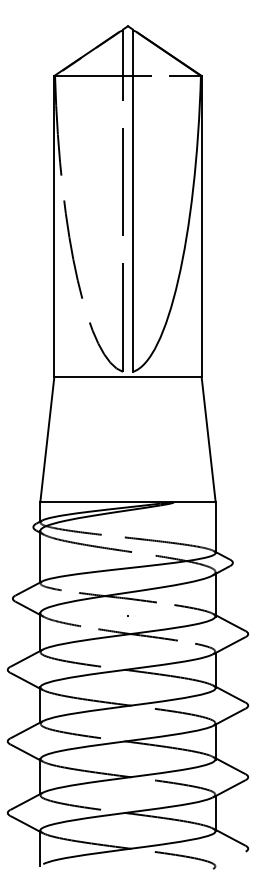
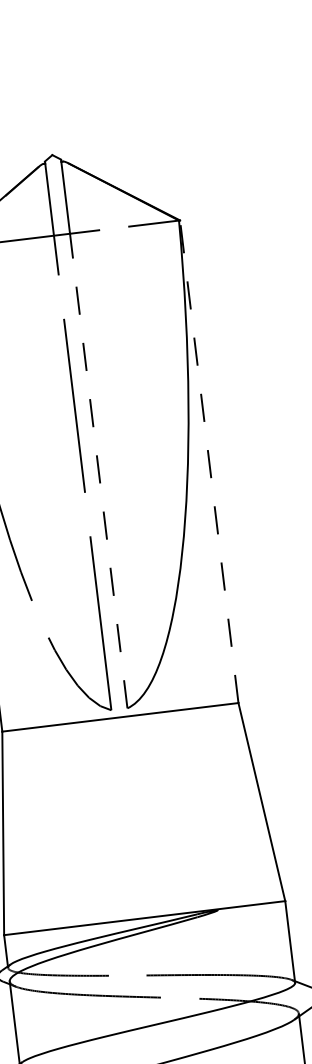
line: (133, 223) -> (99, 470), solid -> dashed
line: (201, 225) -> (208, 460), solid -> dashed

